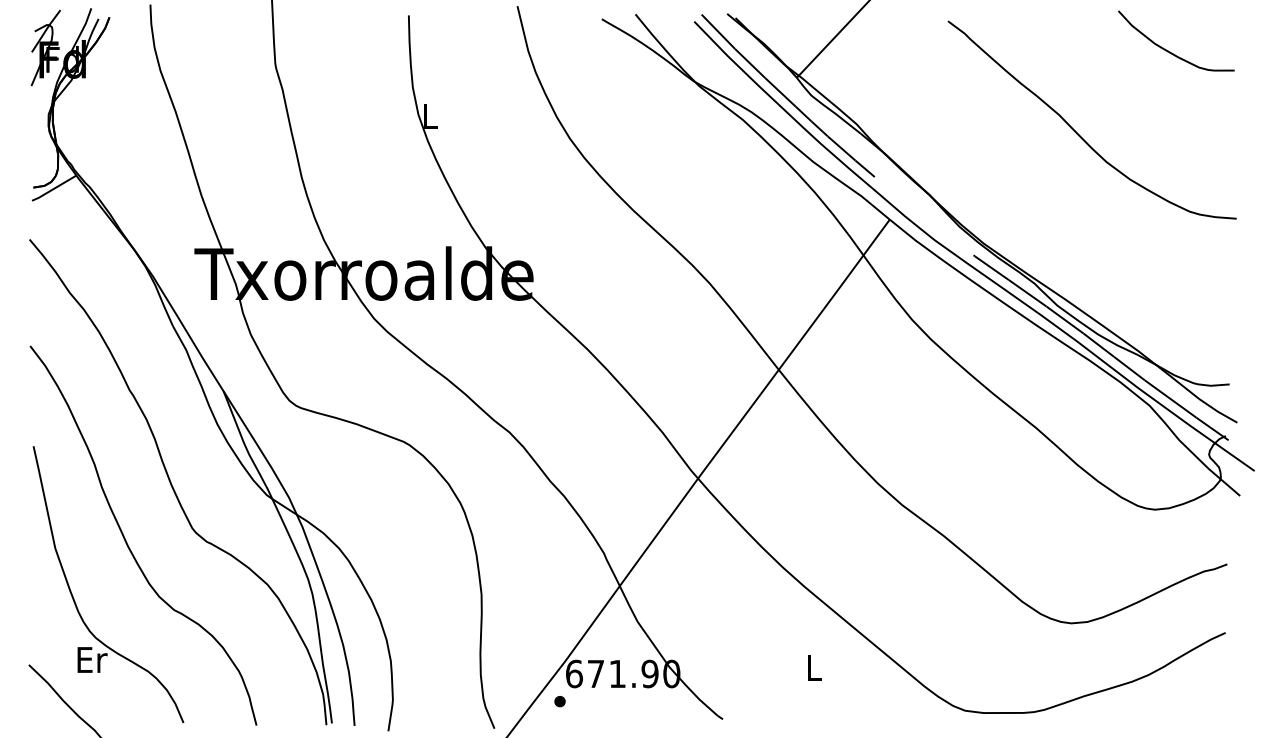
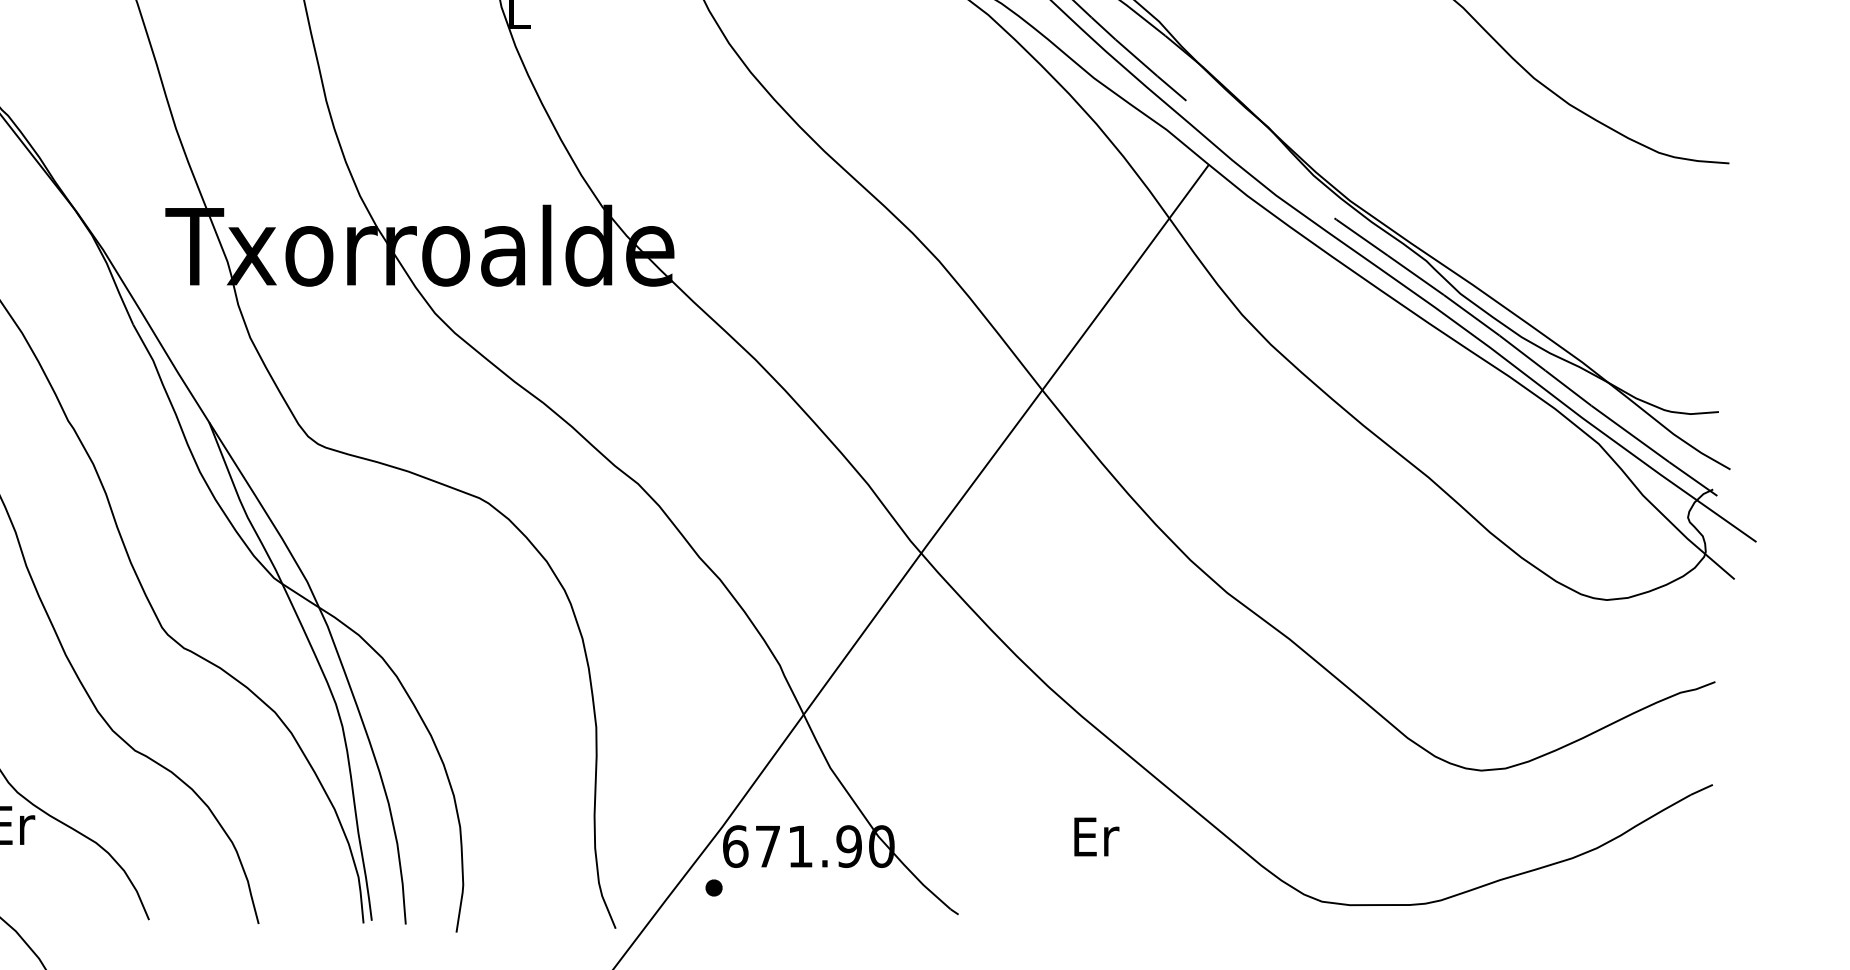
text: (815, 667) -> (1097, 836), L -> Er

